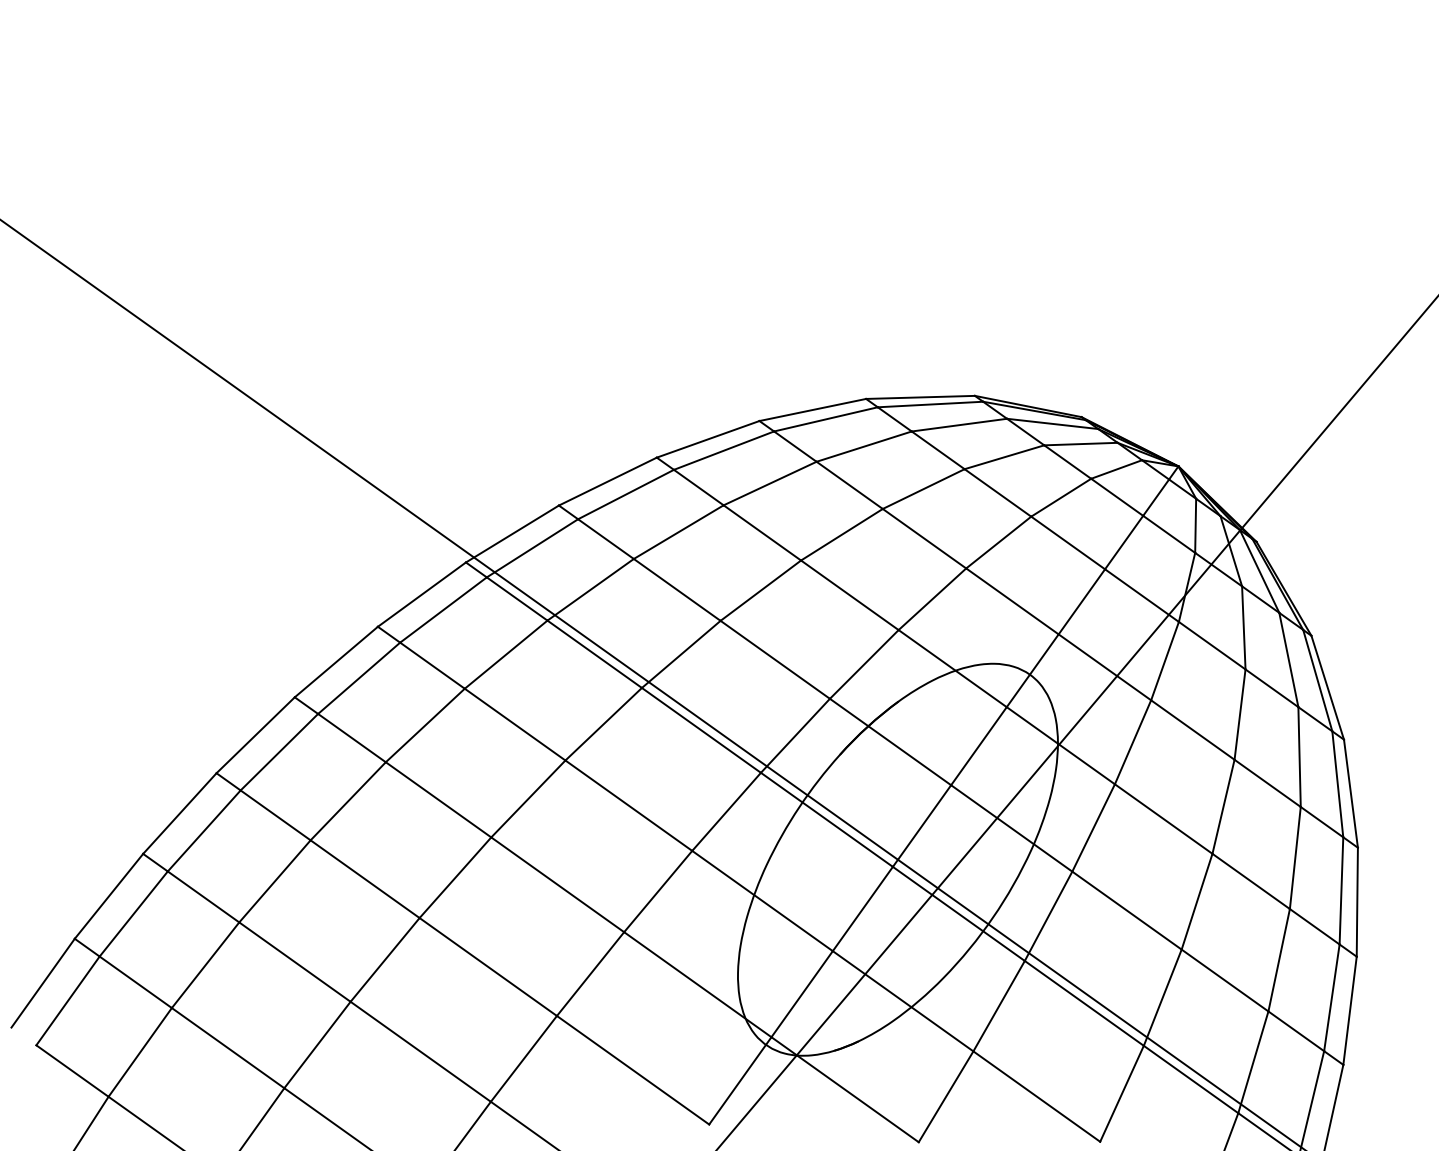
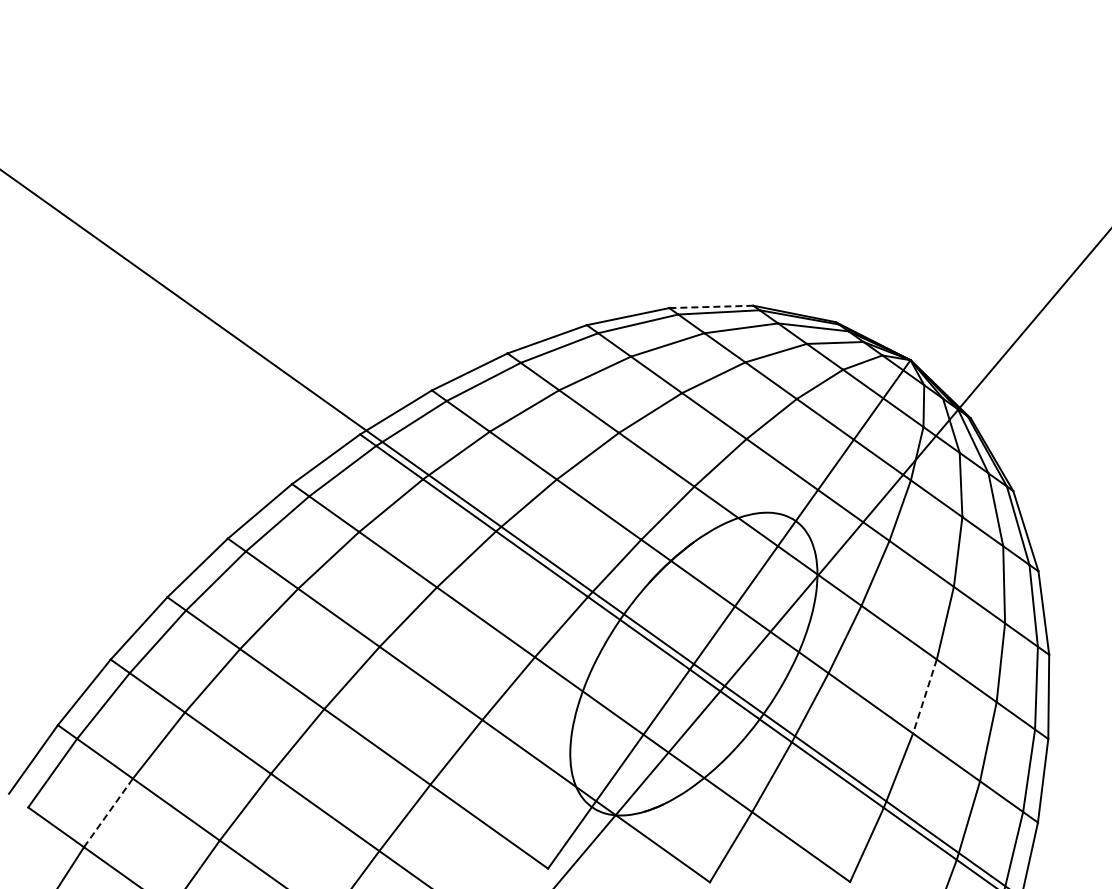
line: (919, 396) -> (710, 306), solid -> dashed
line: (1196, 901) -> (924, 696), solid -> dashed
line: (140, 1051) -> (108, 812), solid -> dashed

